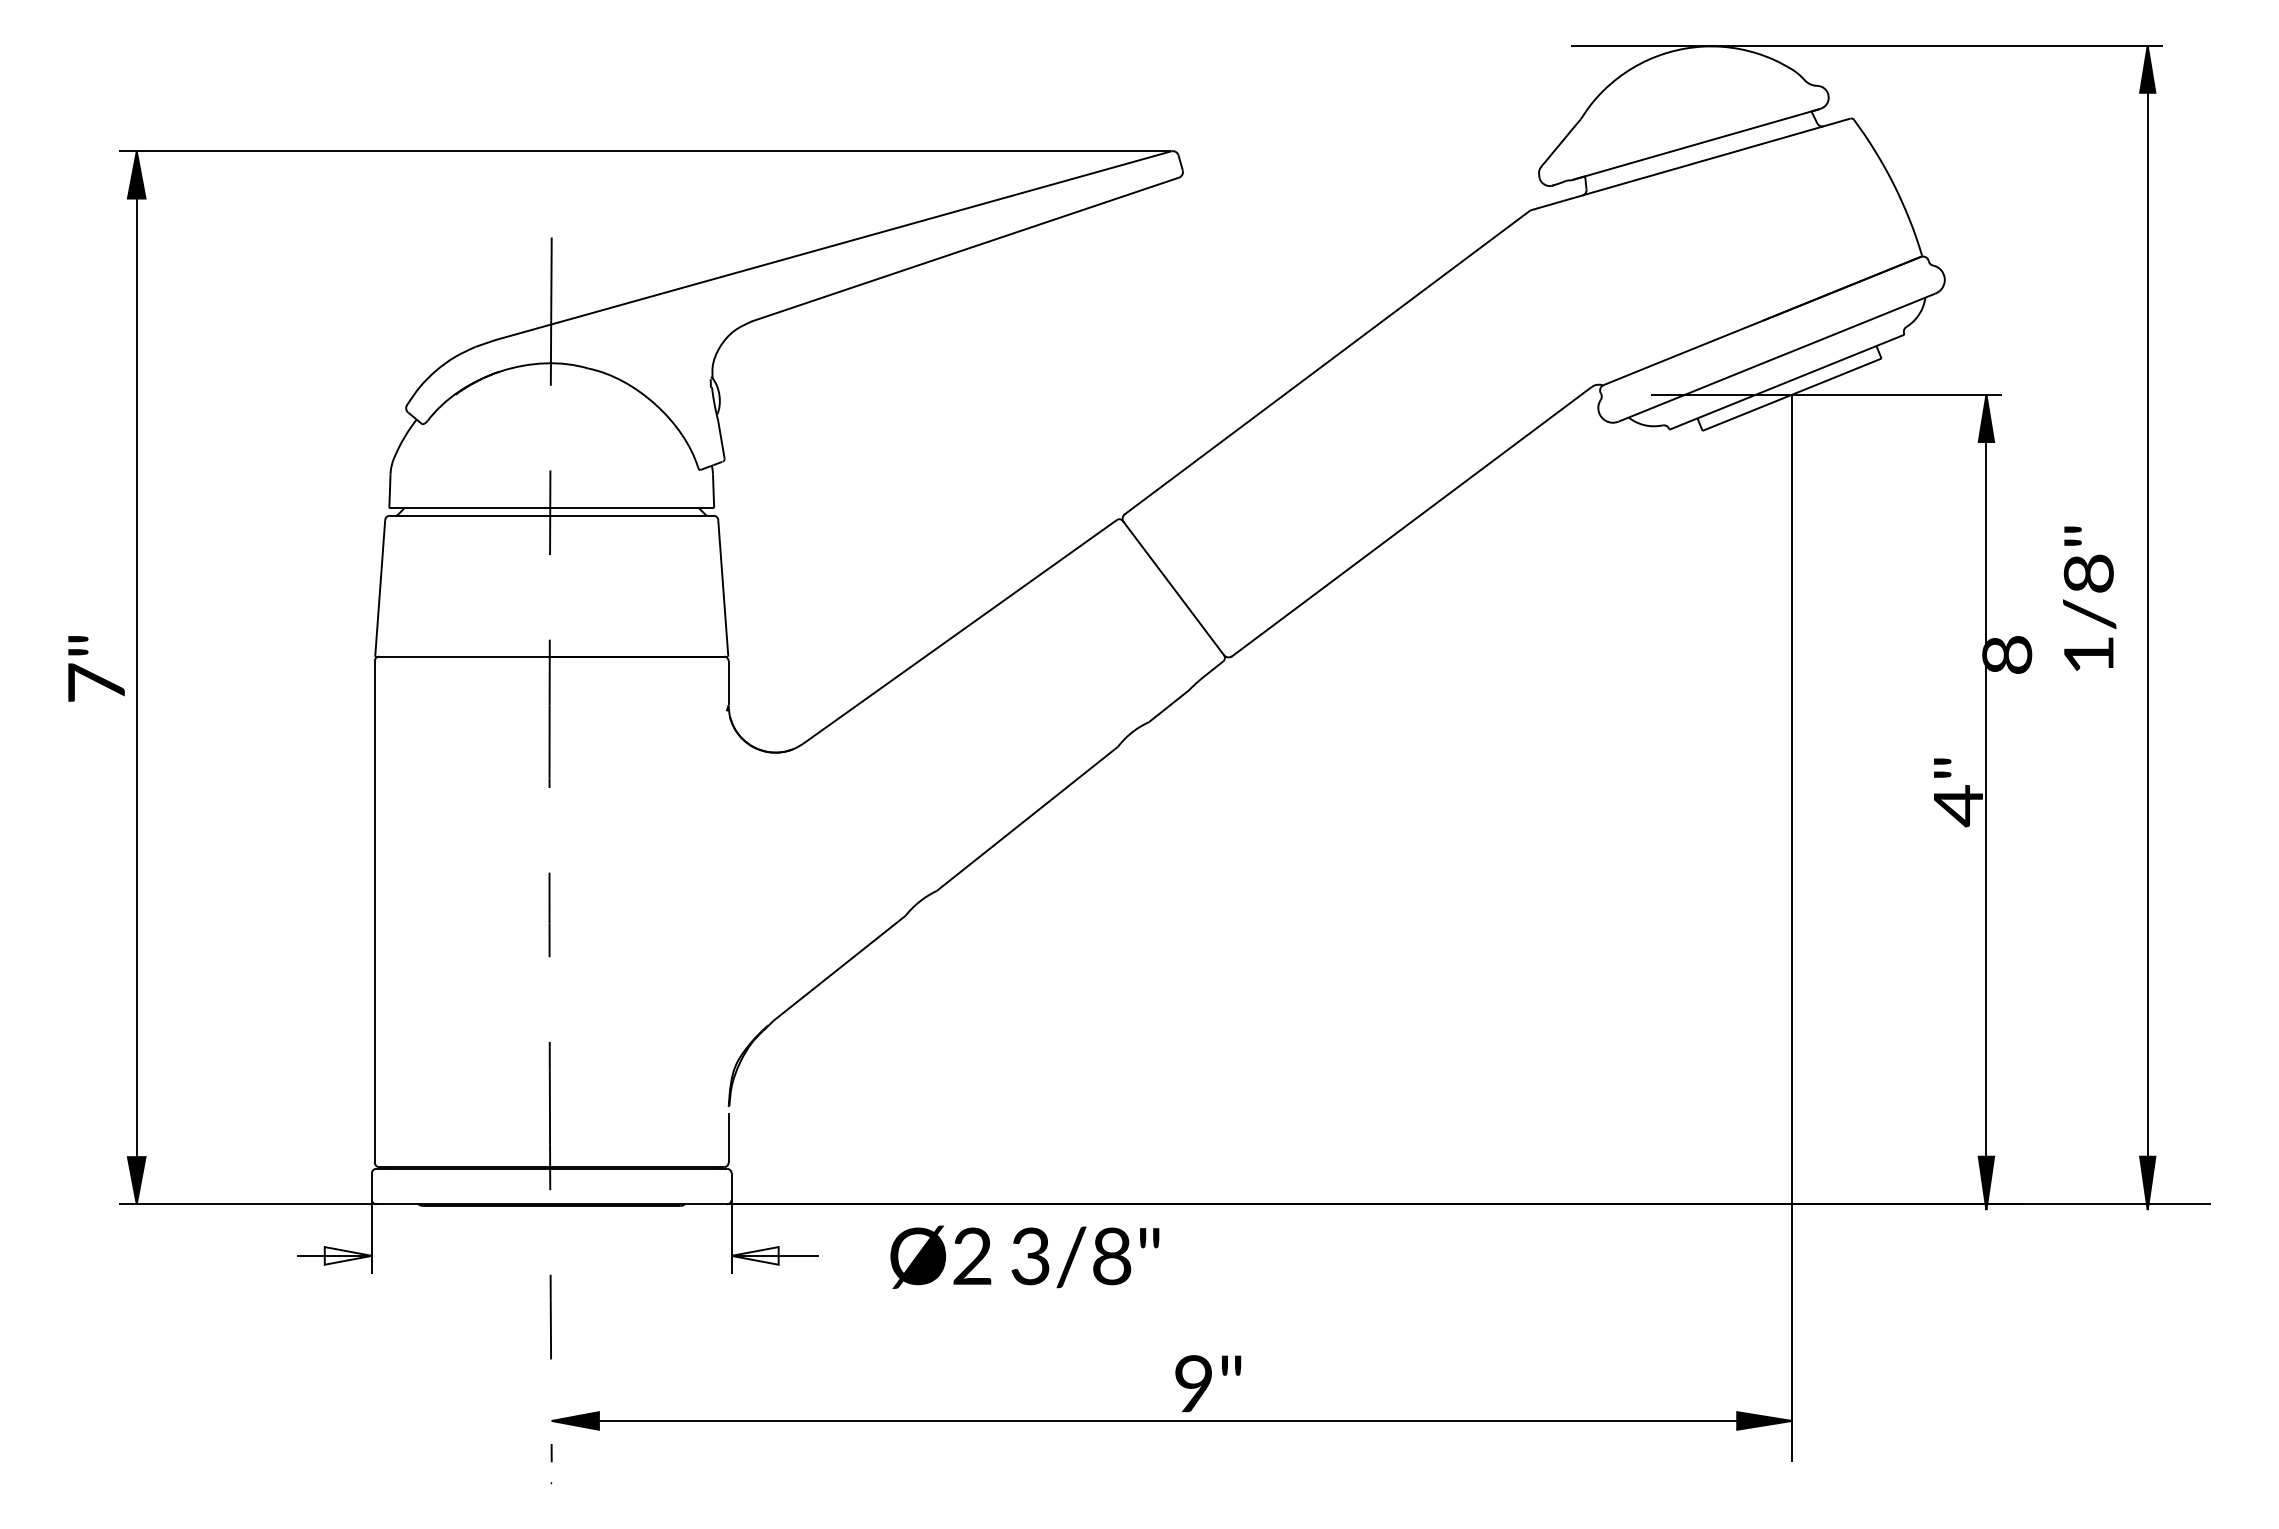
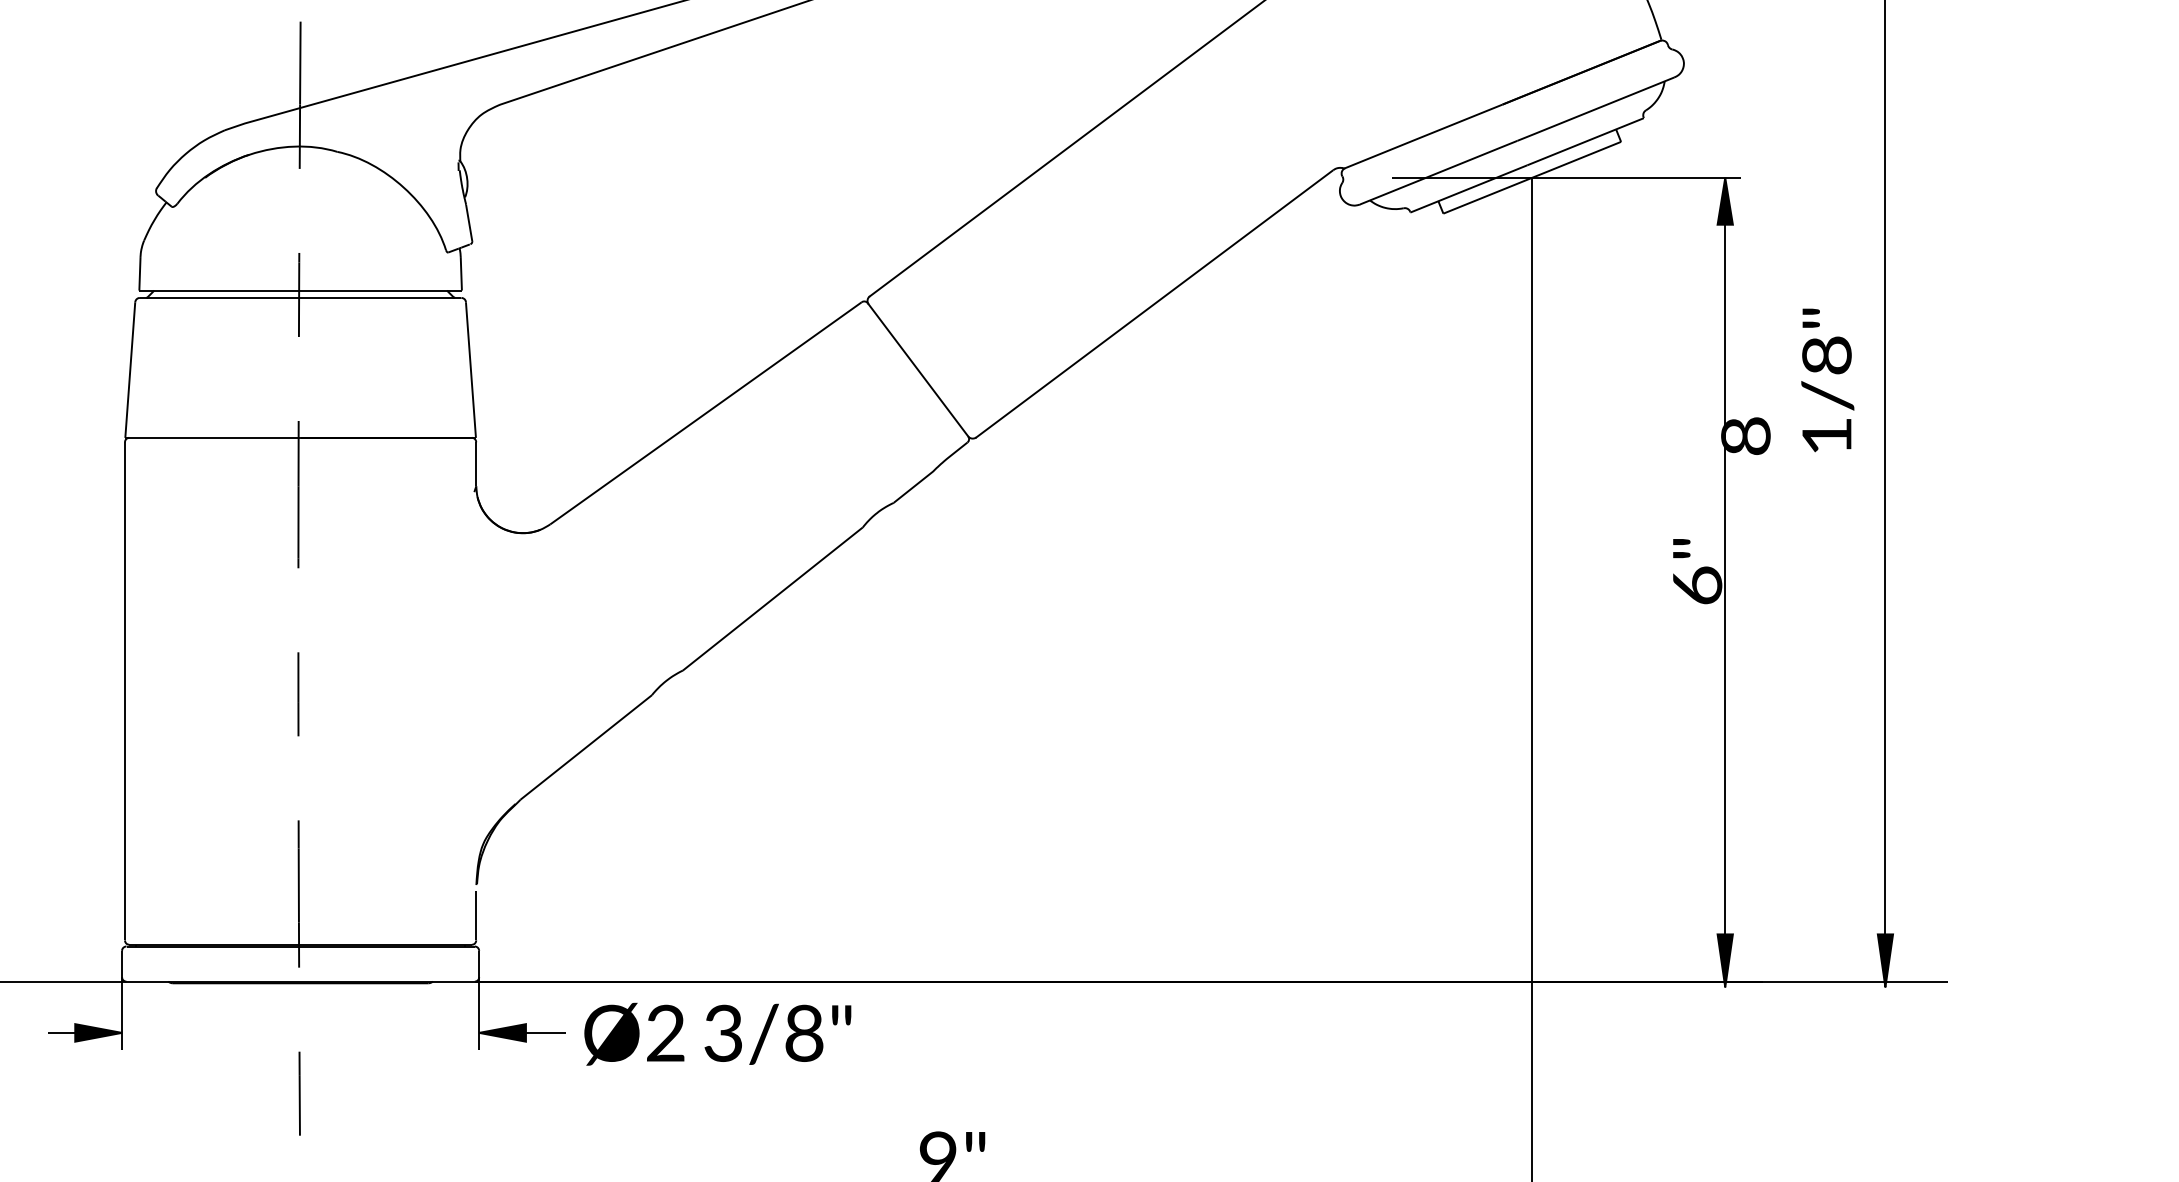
text: (1958, 806) -> (1697, 586), 4" -> 6"
fill: (347, 1255) -> (97, 1032), added
fill: (754, 1255) -> (501, 1032), added
text: (1024, 1256) -> (717, 1033), moved

